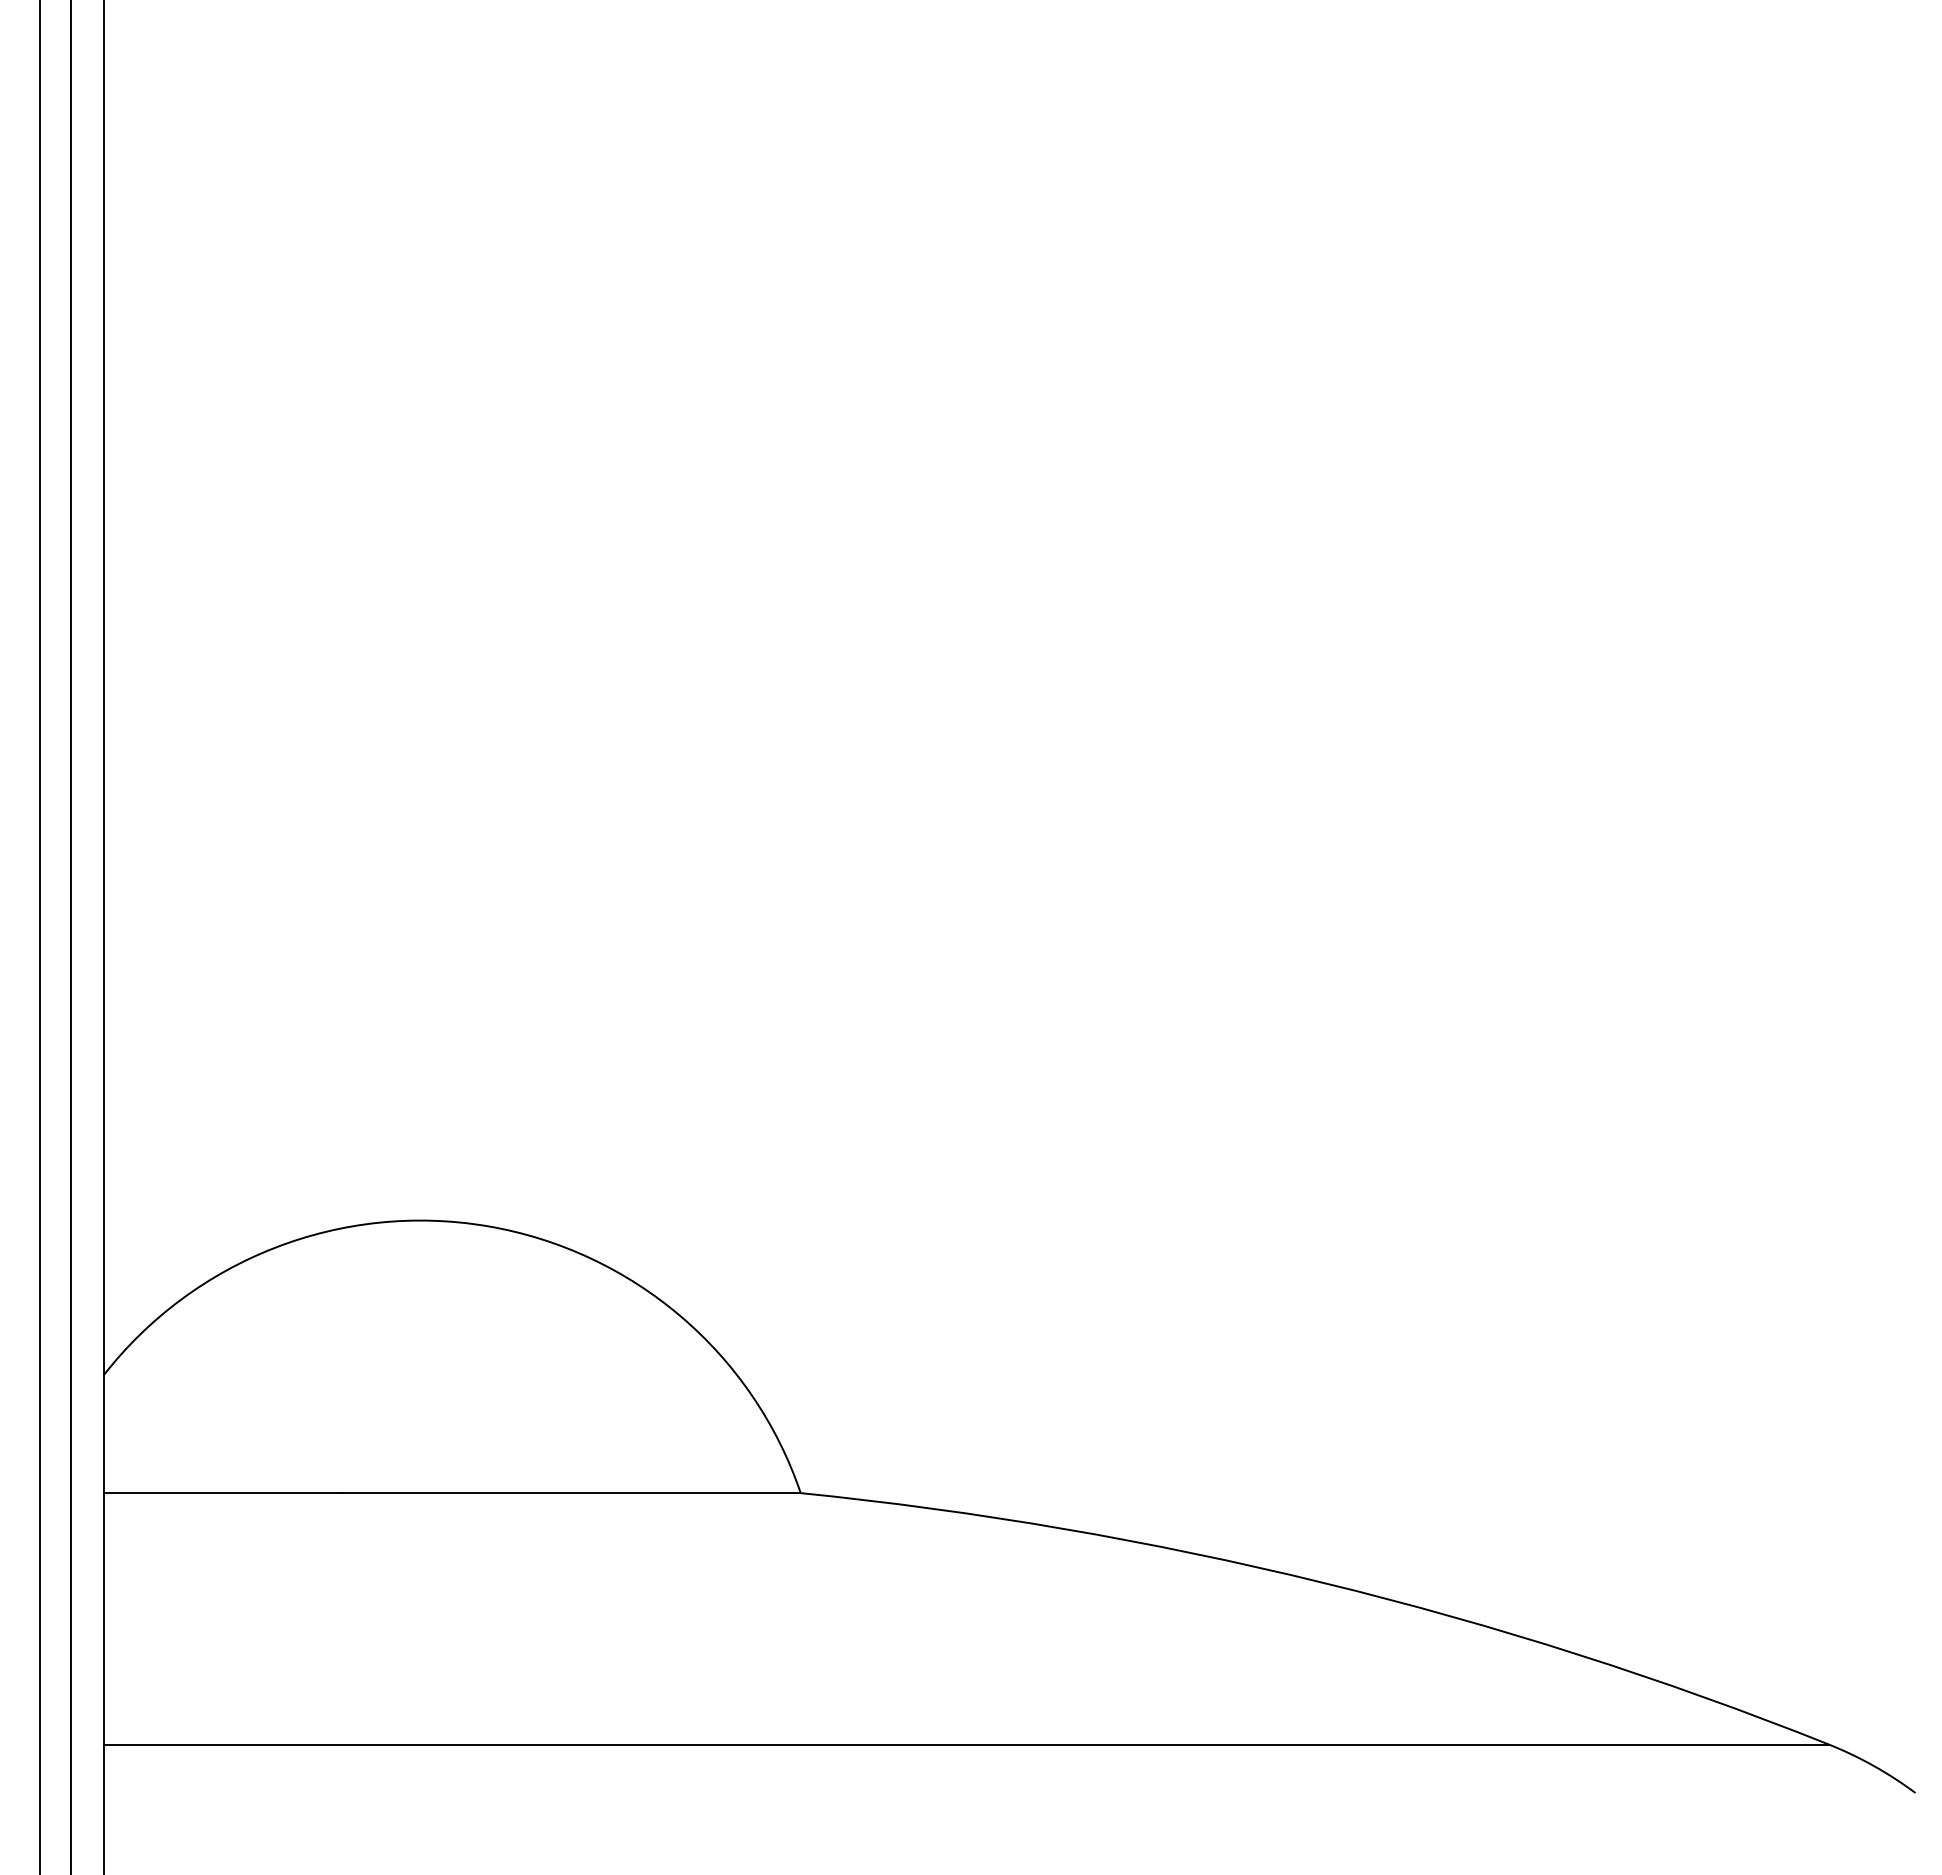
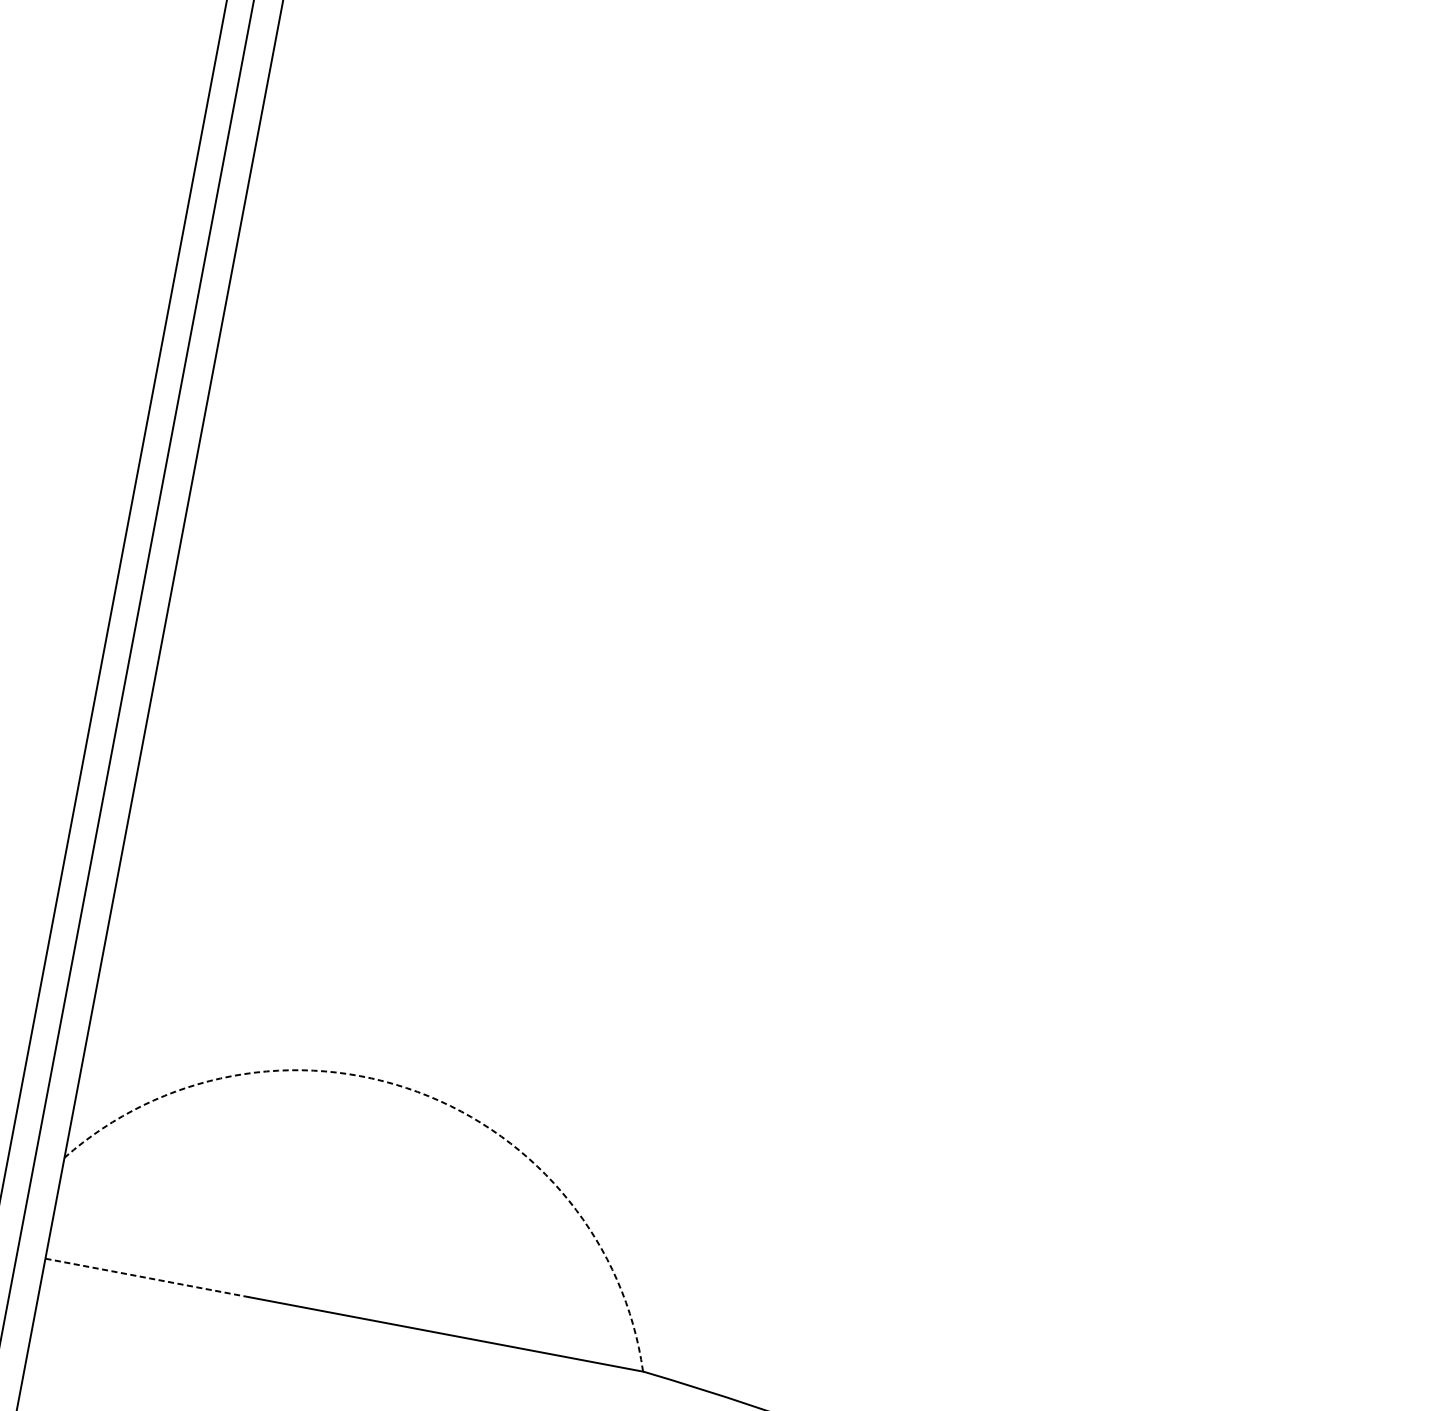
arc: (487, 1226) -> (417, 1092), solid -> dashed
line: (223, 1493) -> (148, 1278), solid -> dashed

